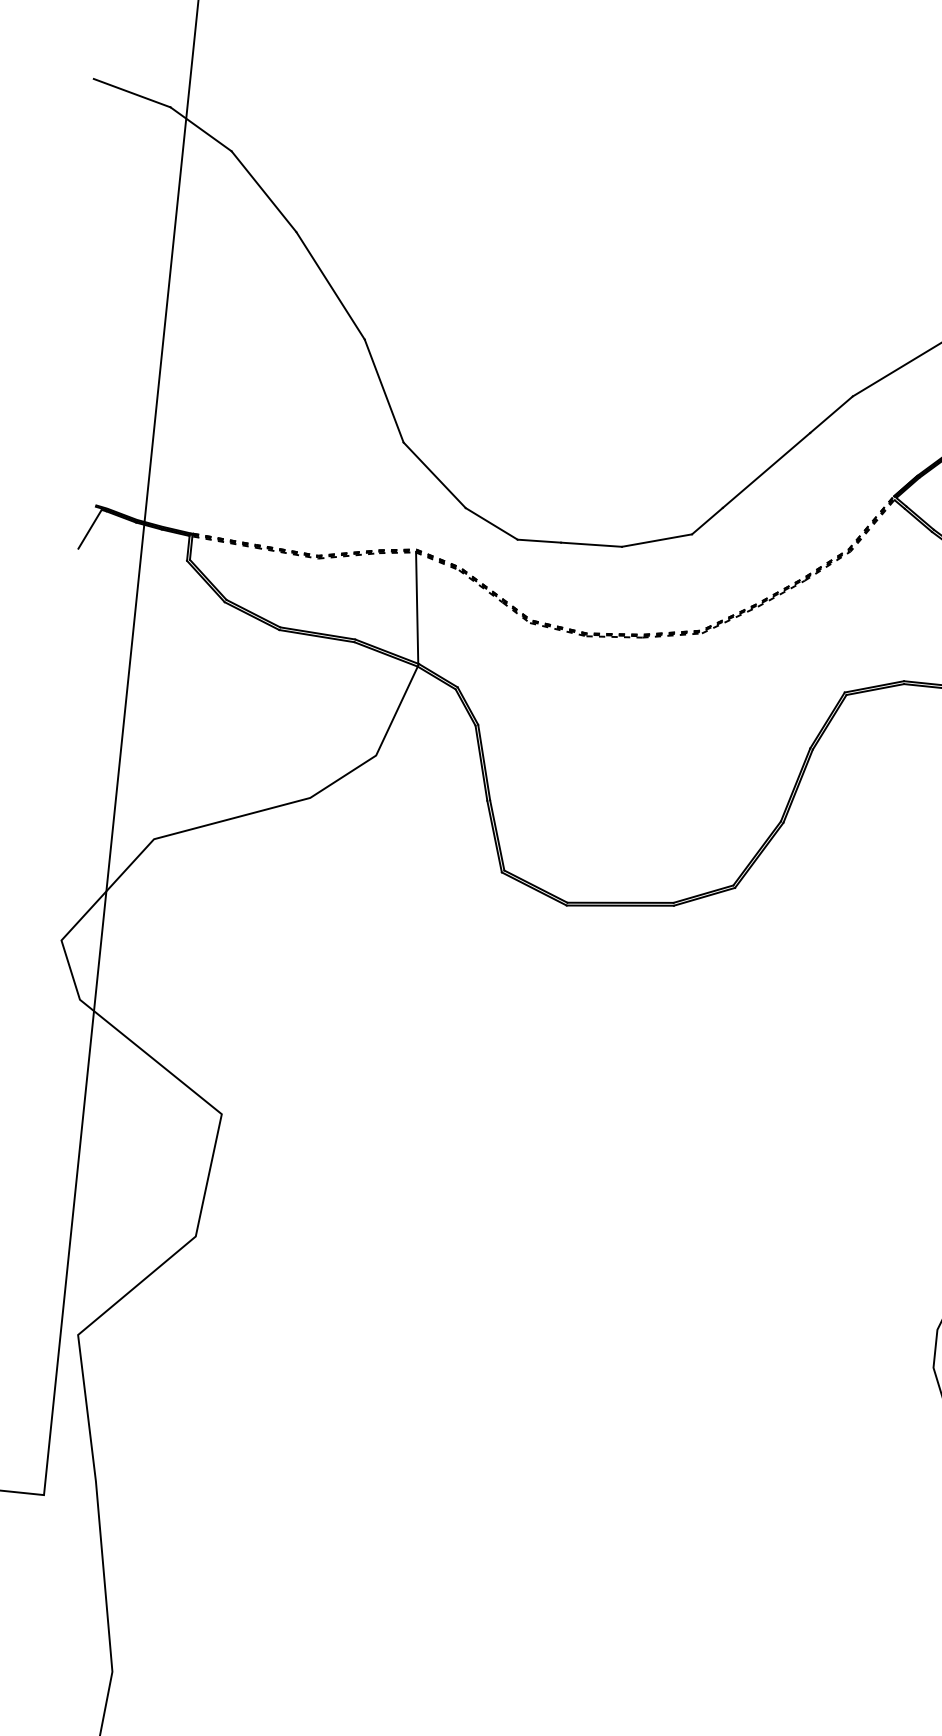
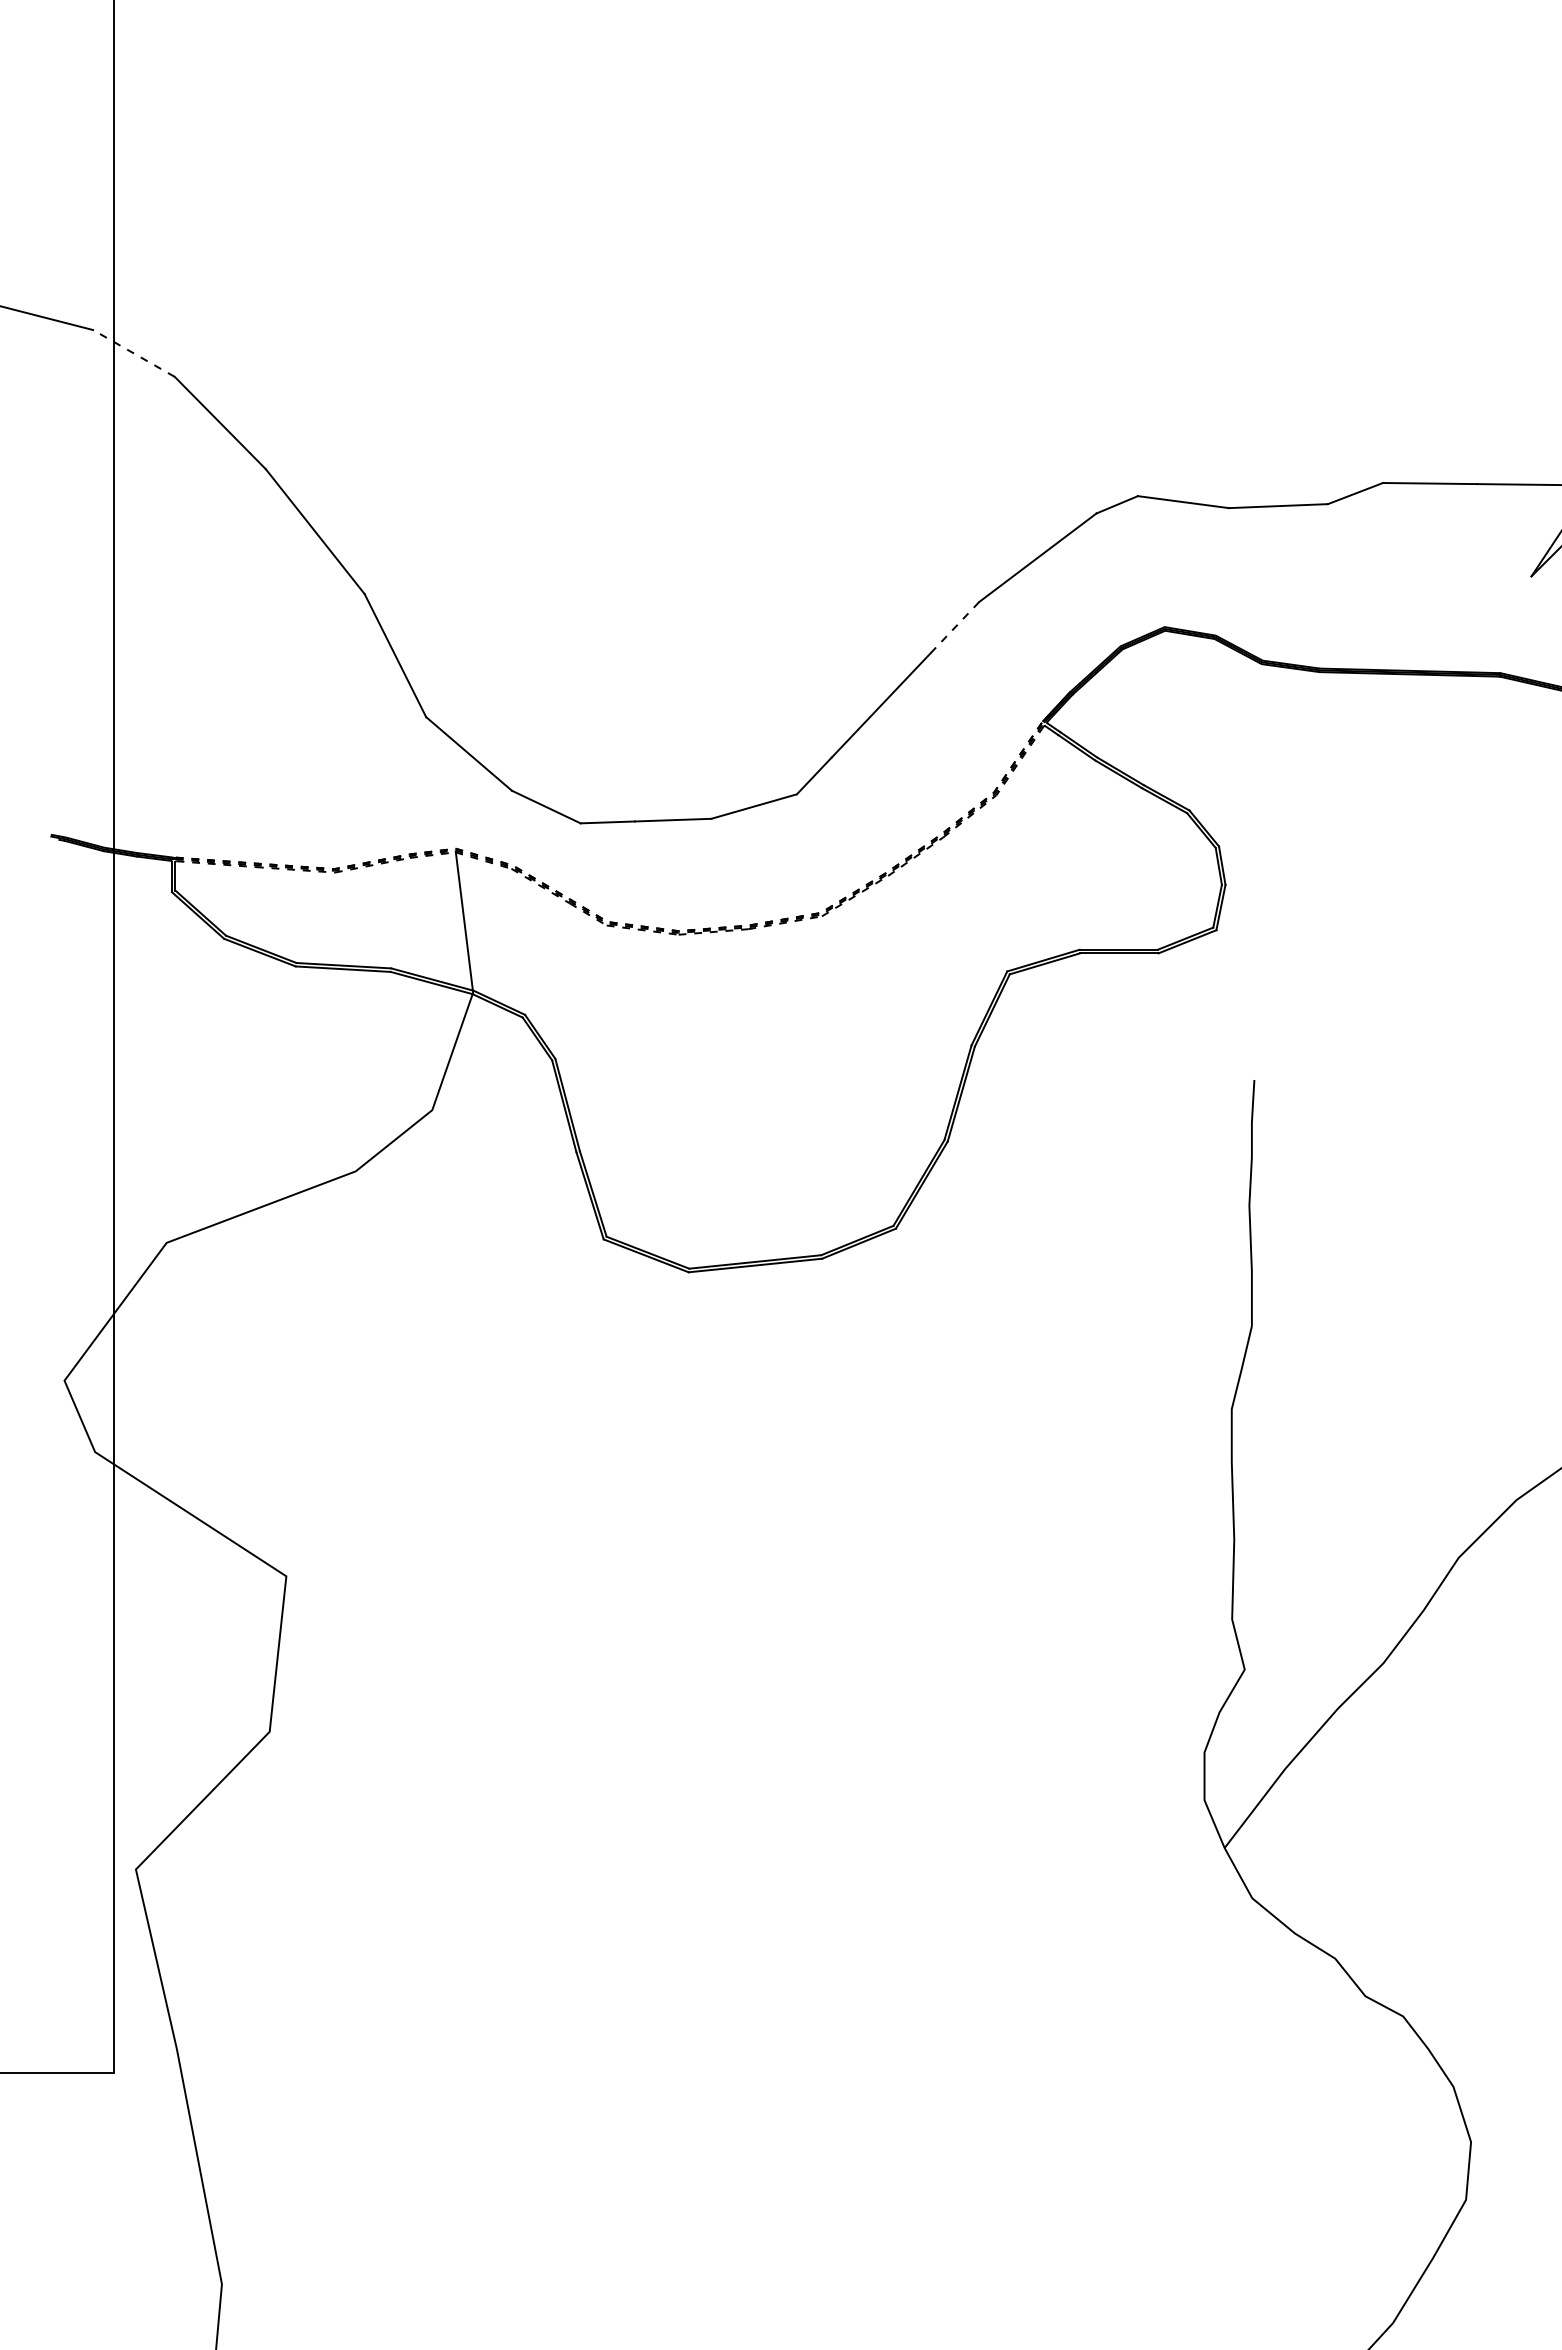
line: (200, 129) -> (133, 353), solid -> dashed
line: (831, 414) -> (954, 627), solid -> dashed
line: (89, 529) -> (46, 865), removed

